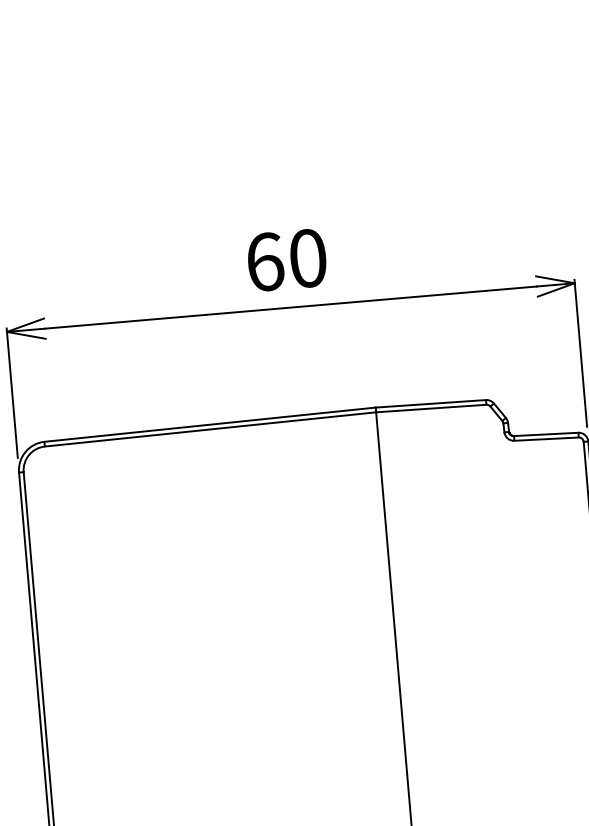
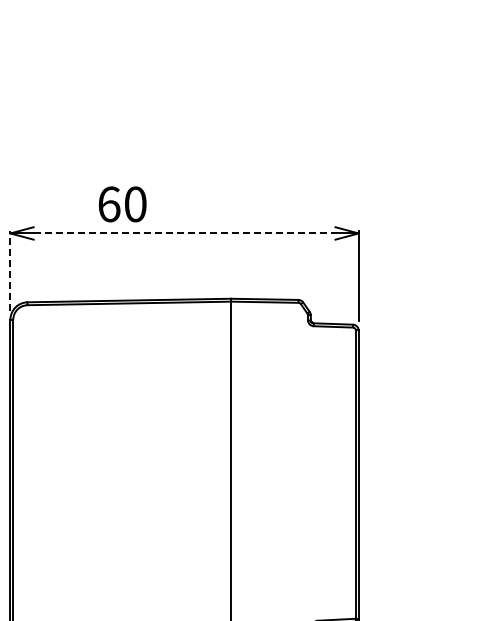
text: (286, 260) -> (122, 204), moved
line: (290, 307) -> (184, 233), solid -> dashed
line: (12, 393) -> (10, 271), solid -> dashed

